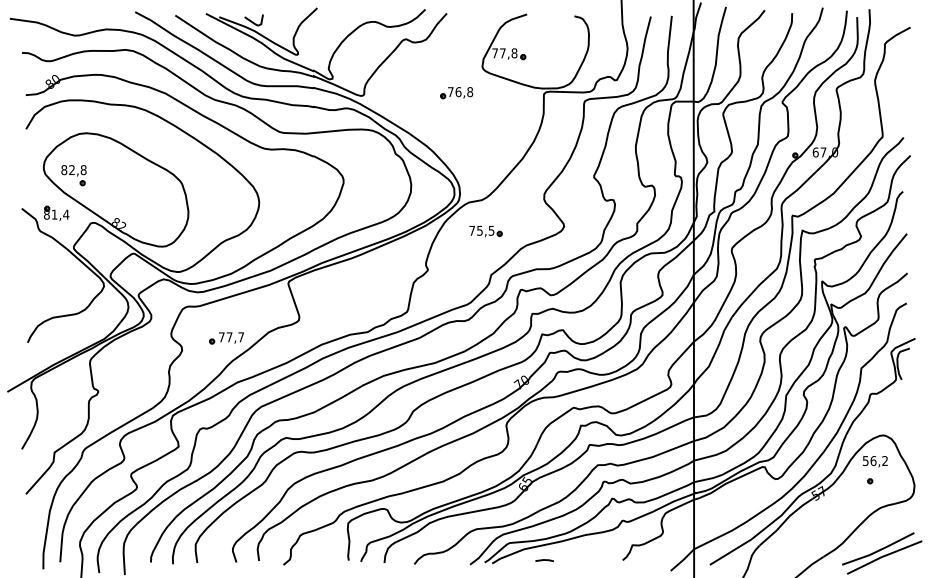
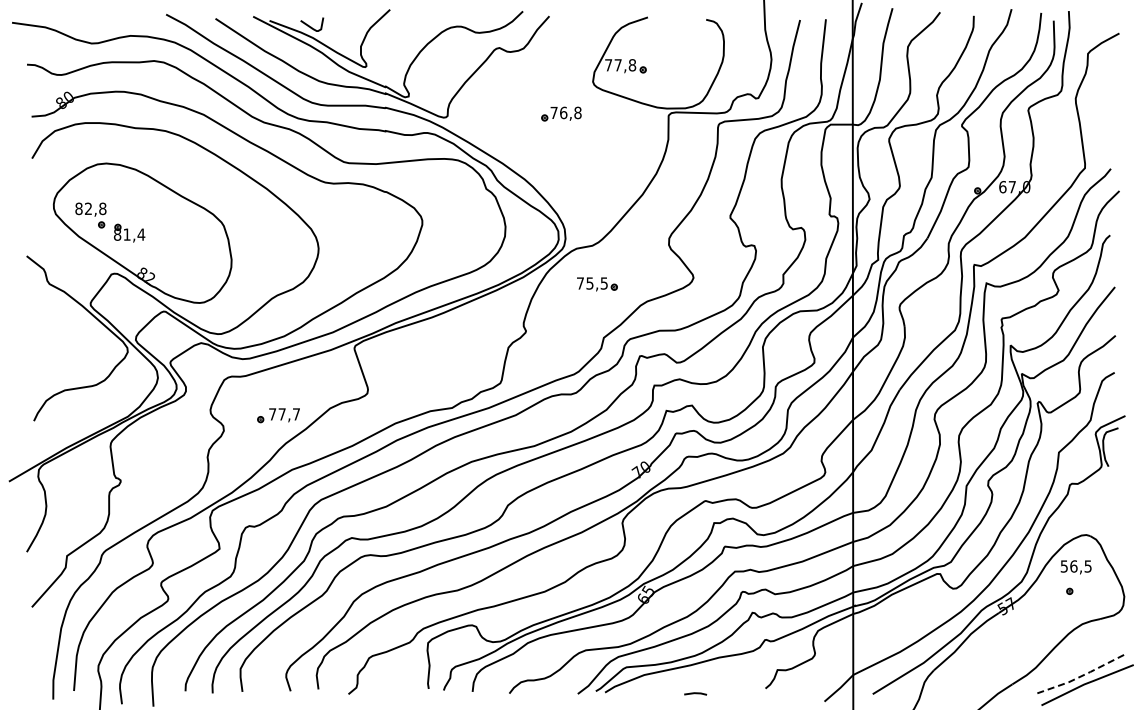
part: (56, 212) -> (129, 232), moved
text: (884, 461) -> (1087, 566), 56,2 -> 56,5
line: (878, 550) -> (1080, 676), solid -> dashed
line: (544, 560) -> (695, 693), moved

